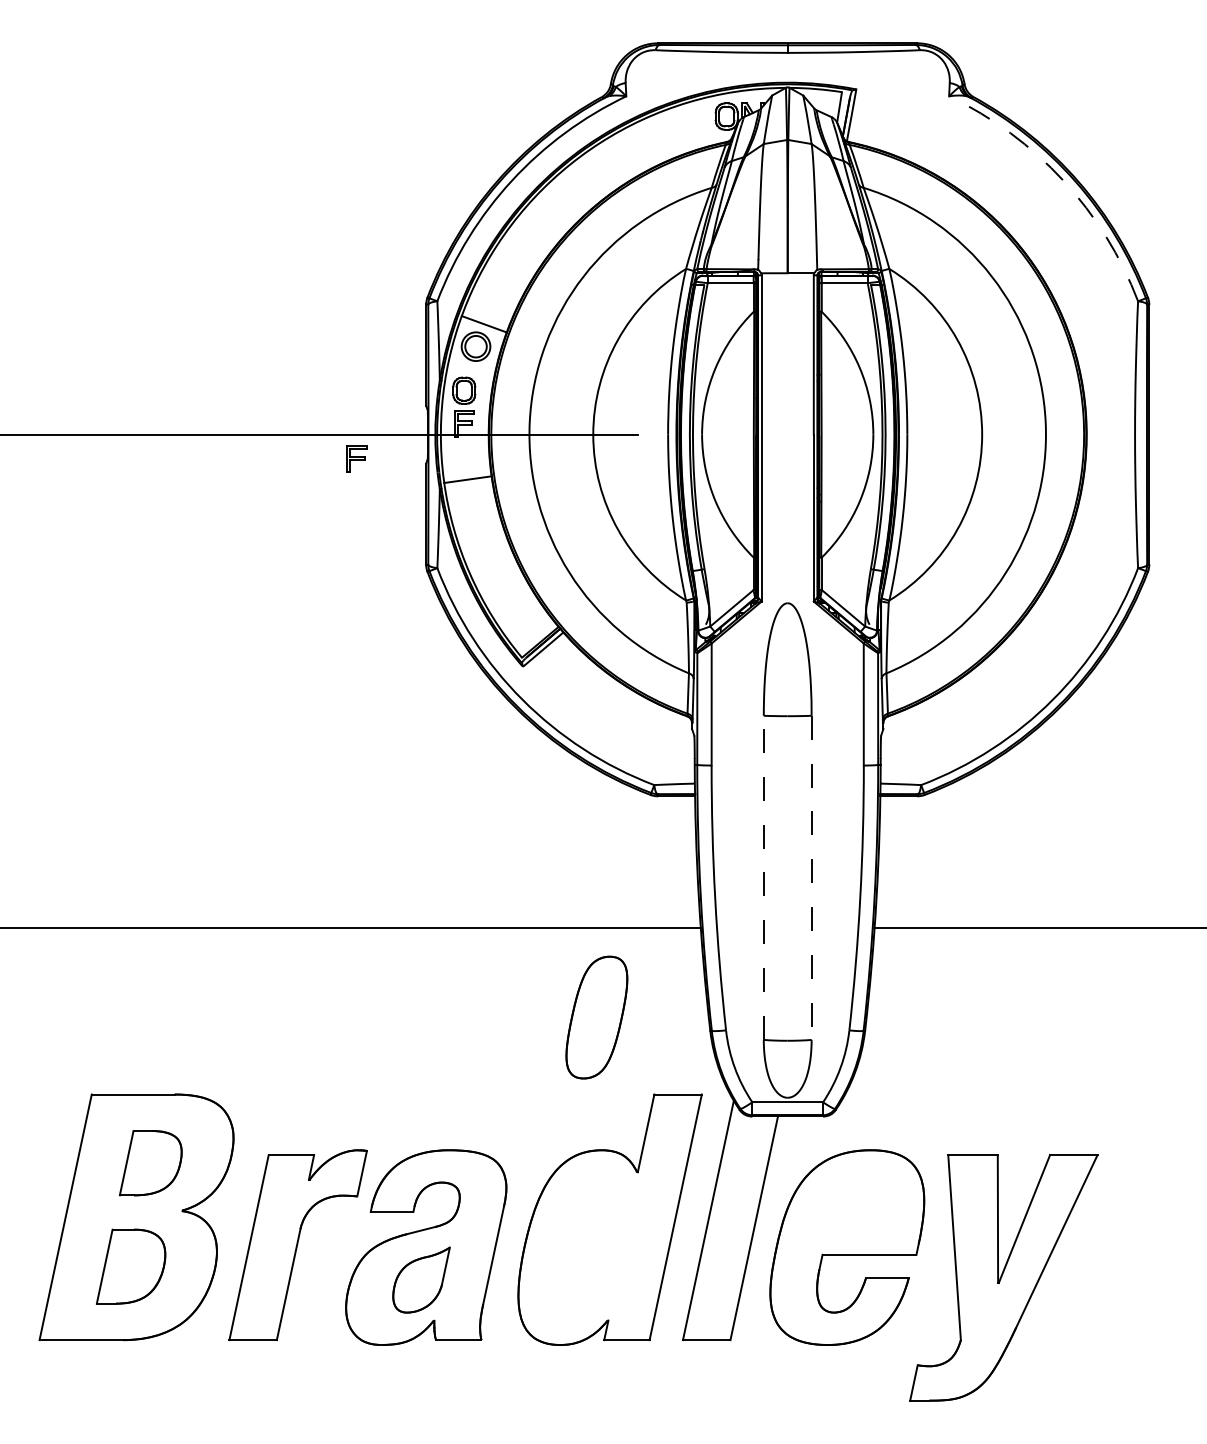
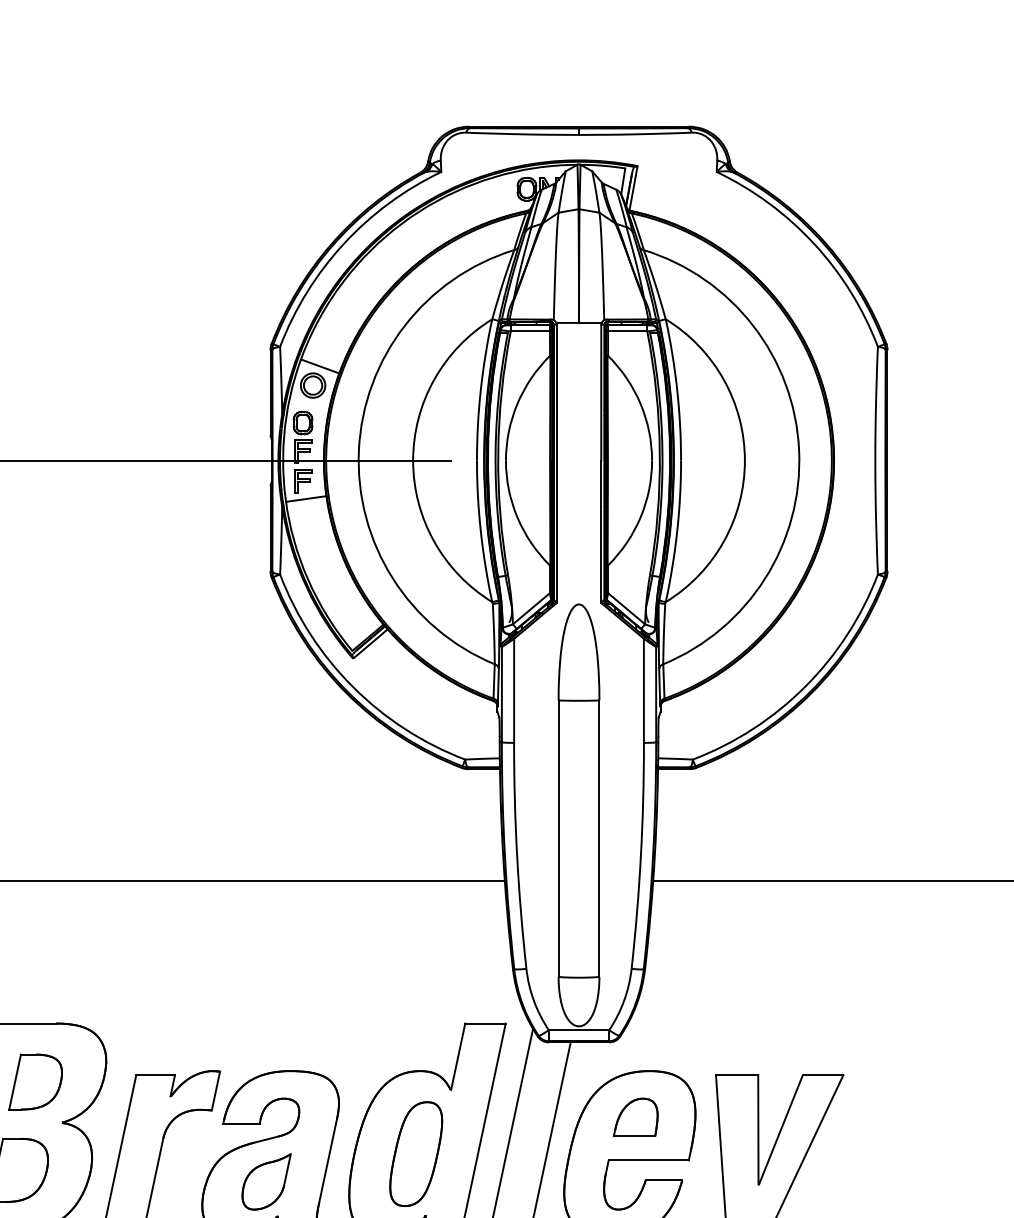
arc: (1063, 180) -> (814, 243), dashed -> solid
part: (356, 458) -> (303, 480), moved
line: (763, 877) -> (558, 838), dashed -> solid
line: (811, 878) -> (599, 839), dashed -> solid
part: (596, 1017) -> (415, 1154), moved
part: (853, 1204) -> (635, 1117), added

